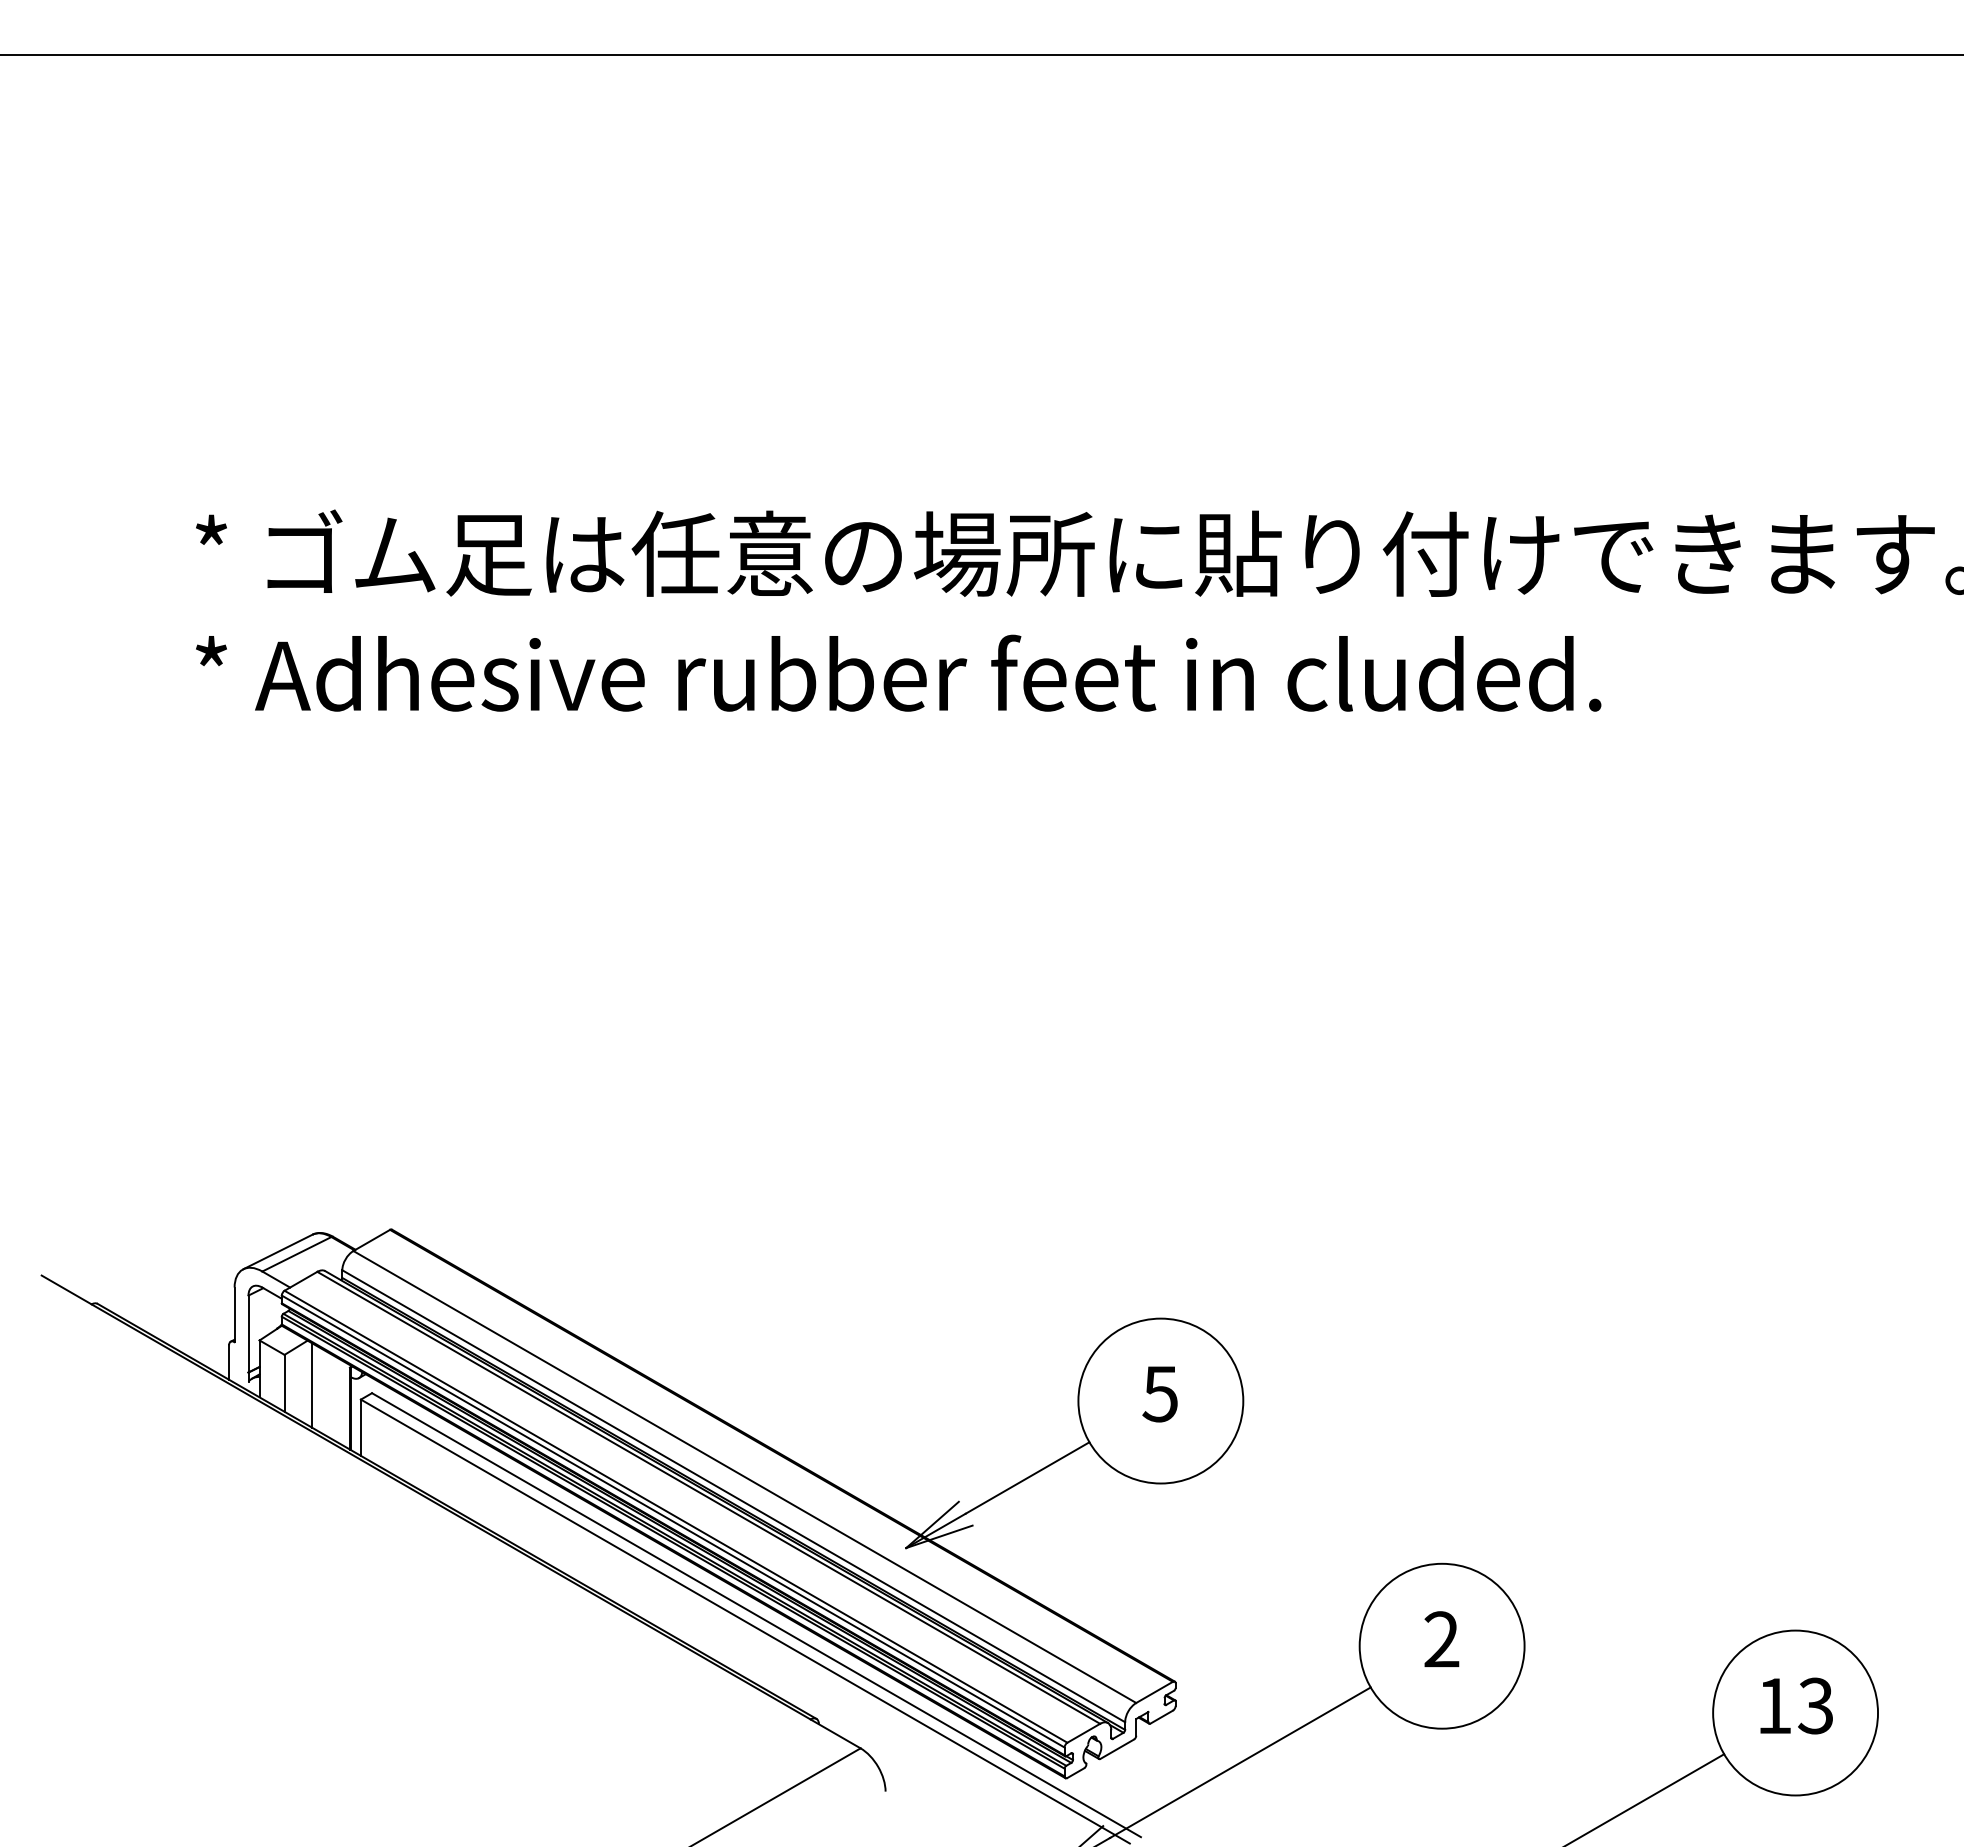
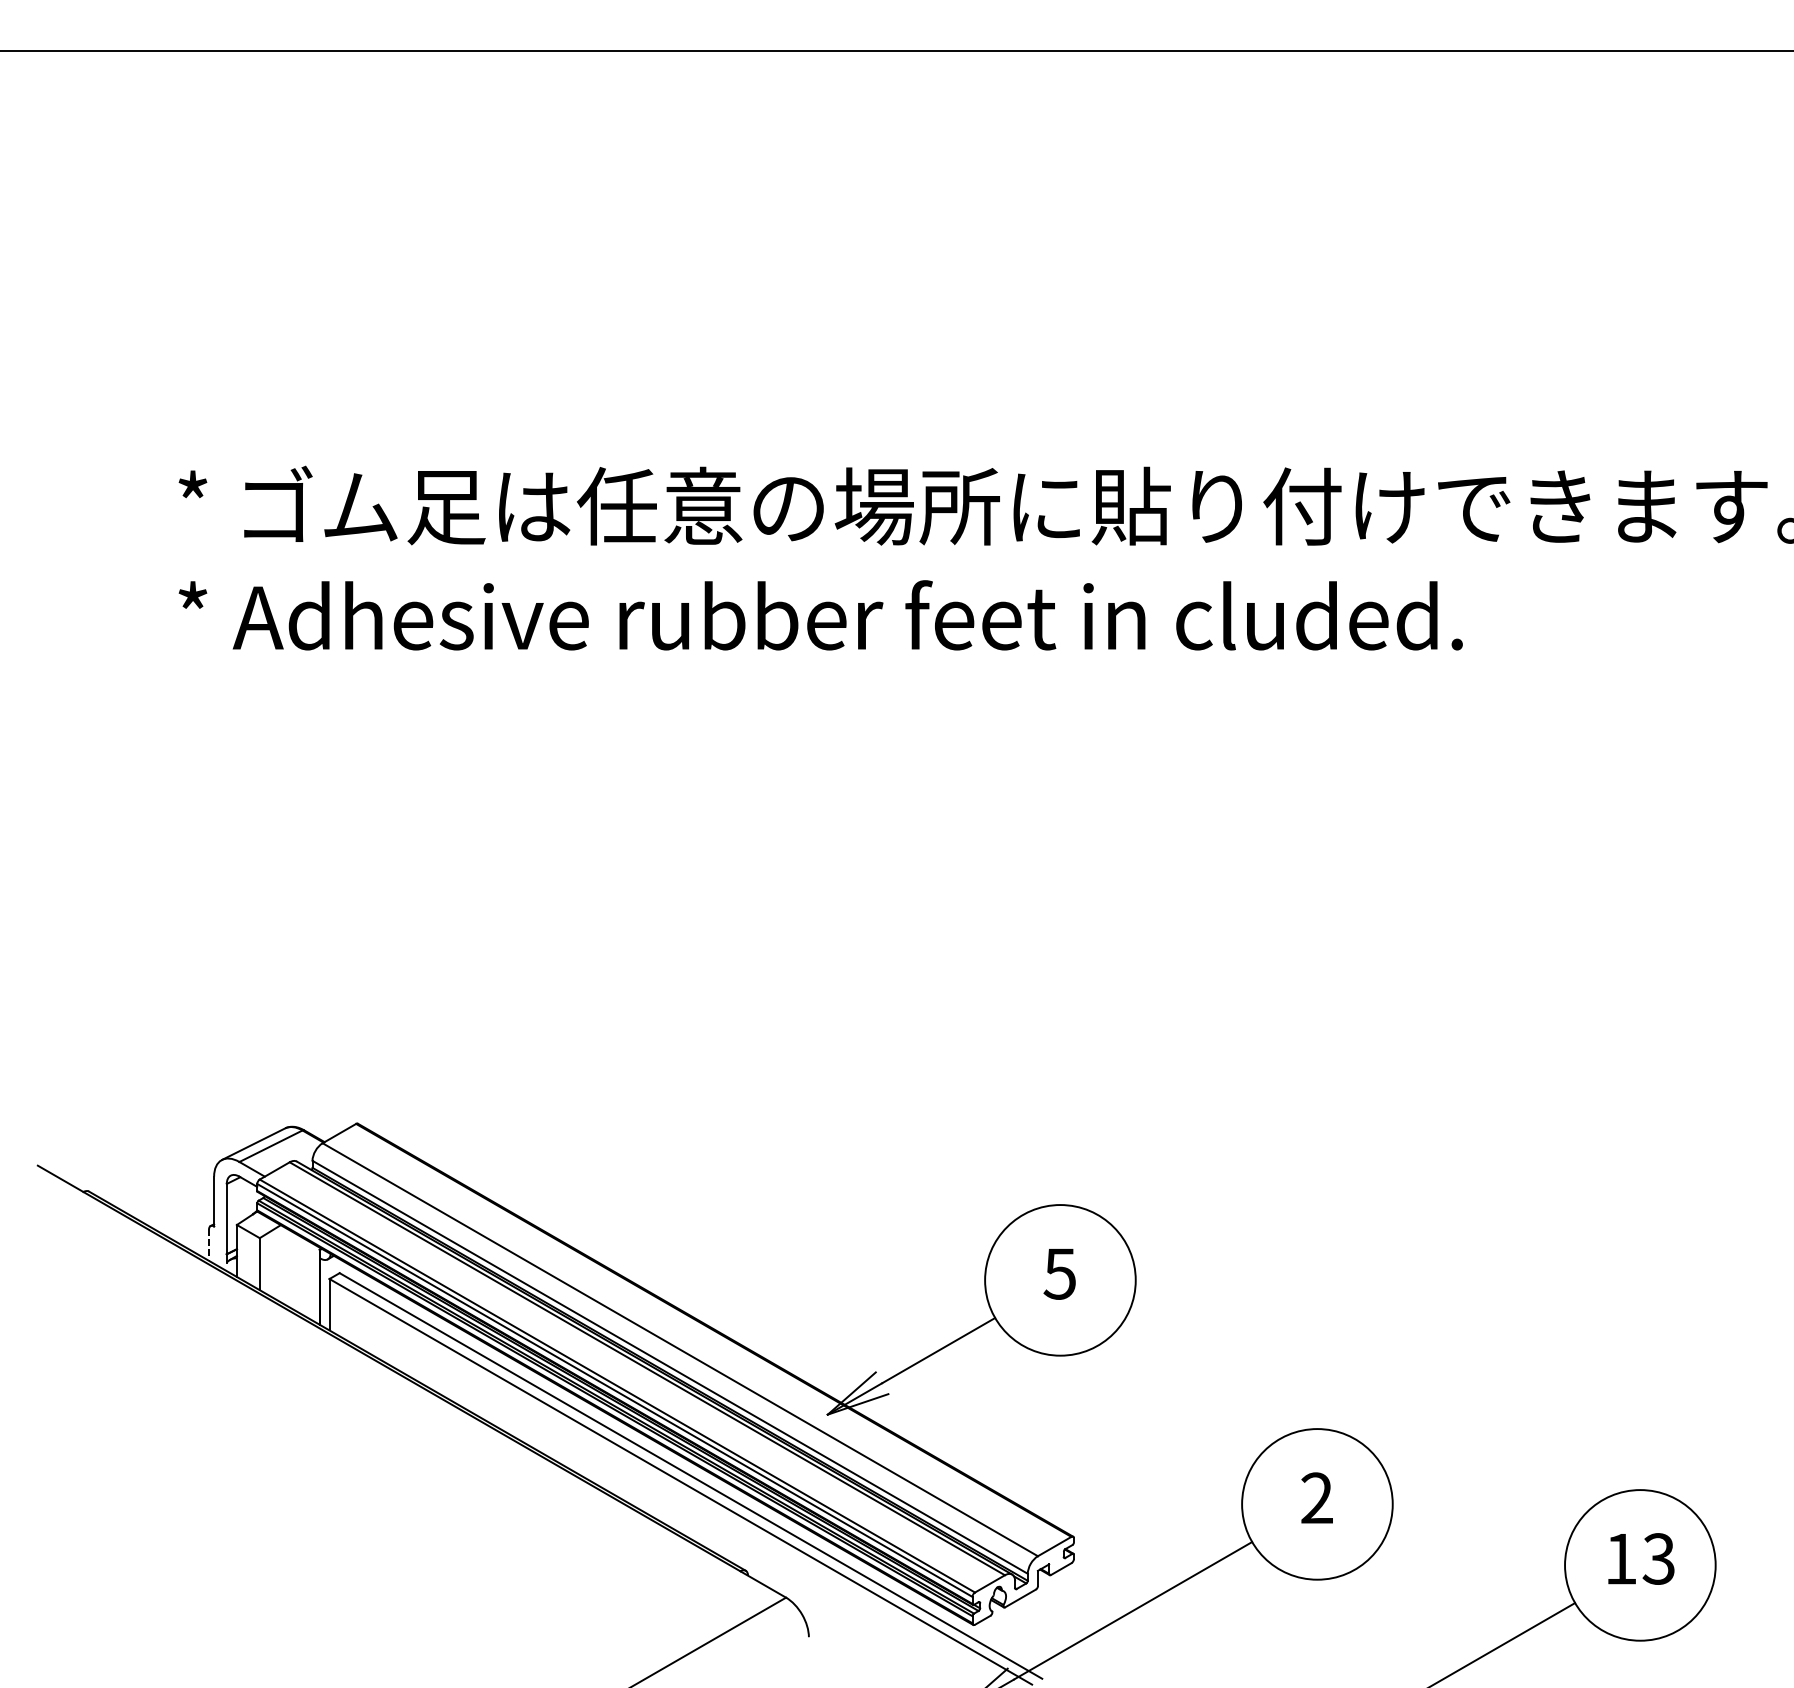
line: (229, 1363) -> (209, 1246), solid -> dashed
line: (312, 1385) -> (285, 1266), removed

